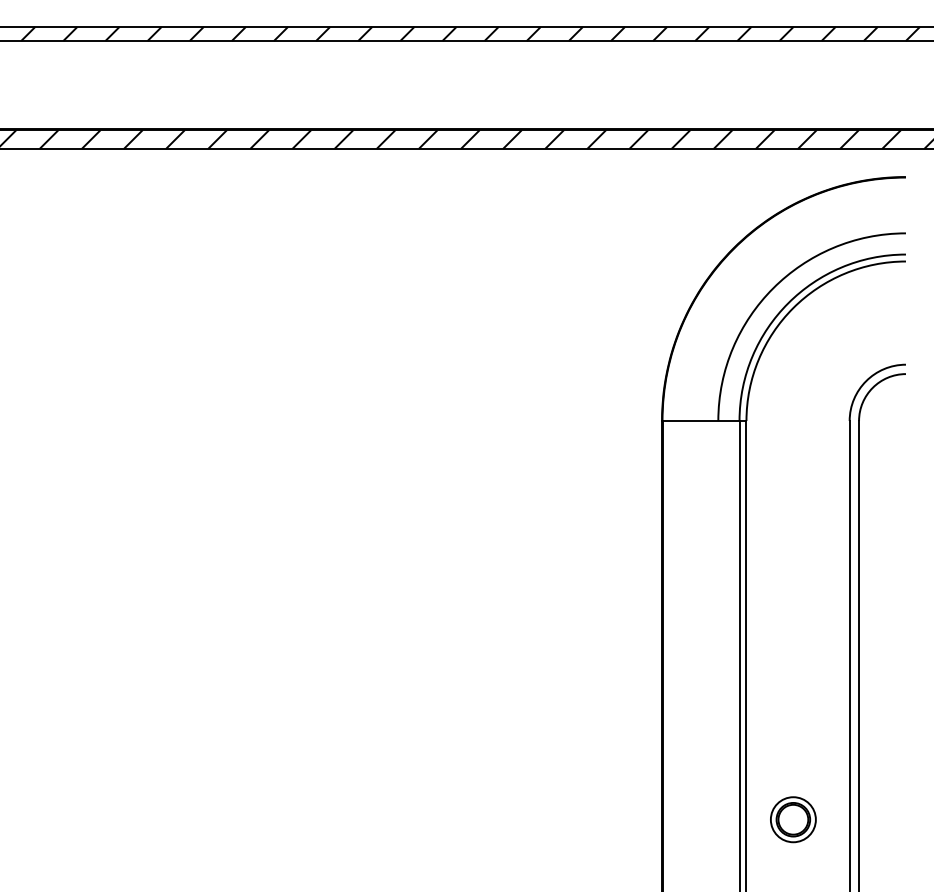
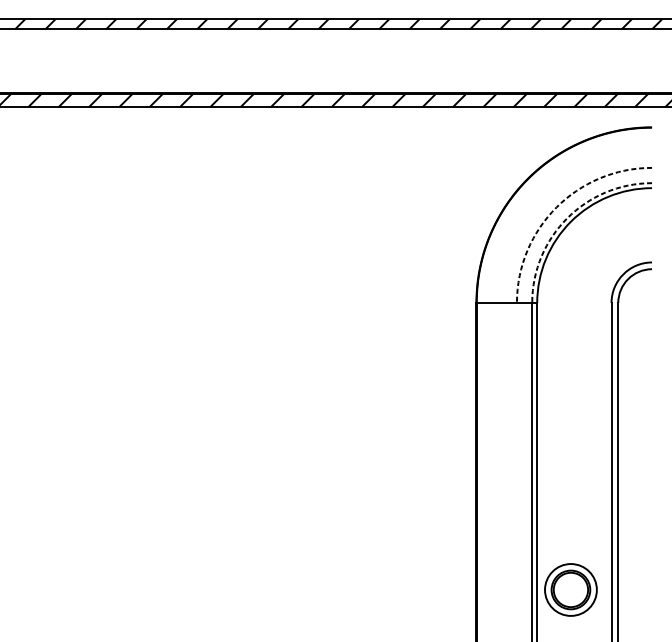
arc: (773, 288) -> (556, 207), solid -> dashed
arc: (788, 303) -> (567, 218), solid -> dashed
part: (793, 819) -> (571, 589), size x1.6

